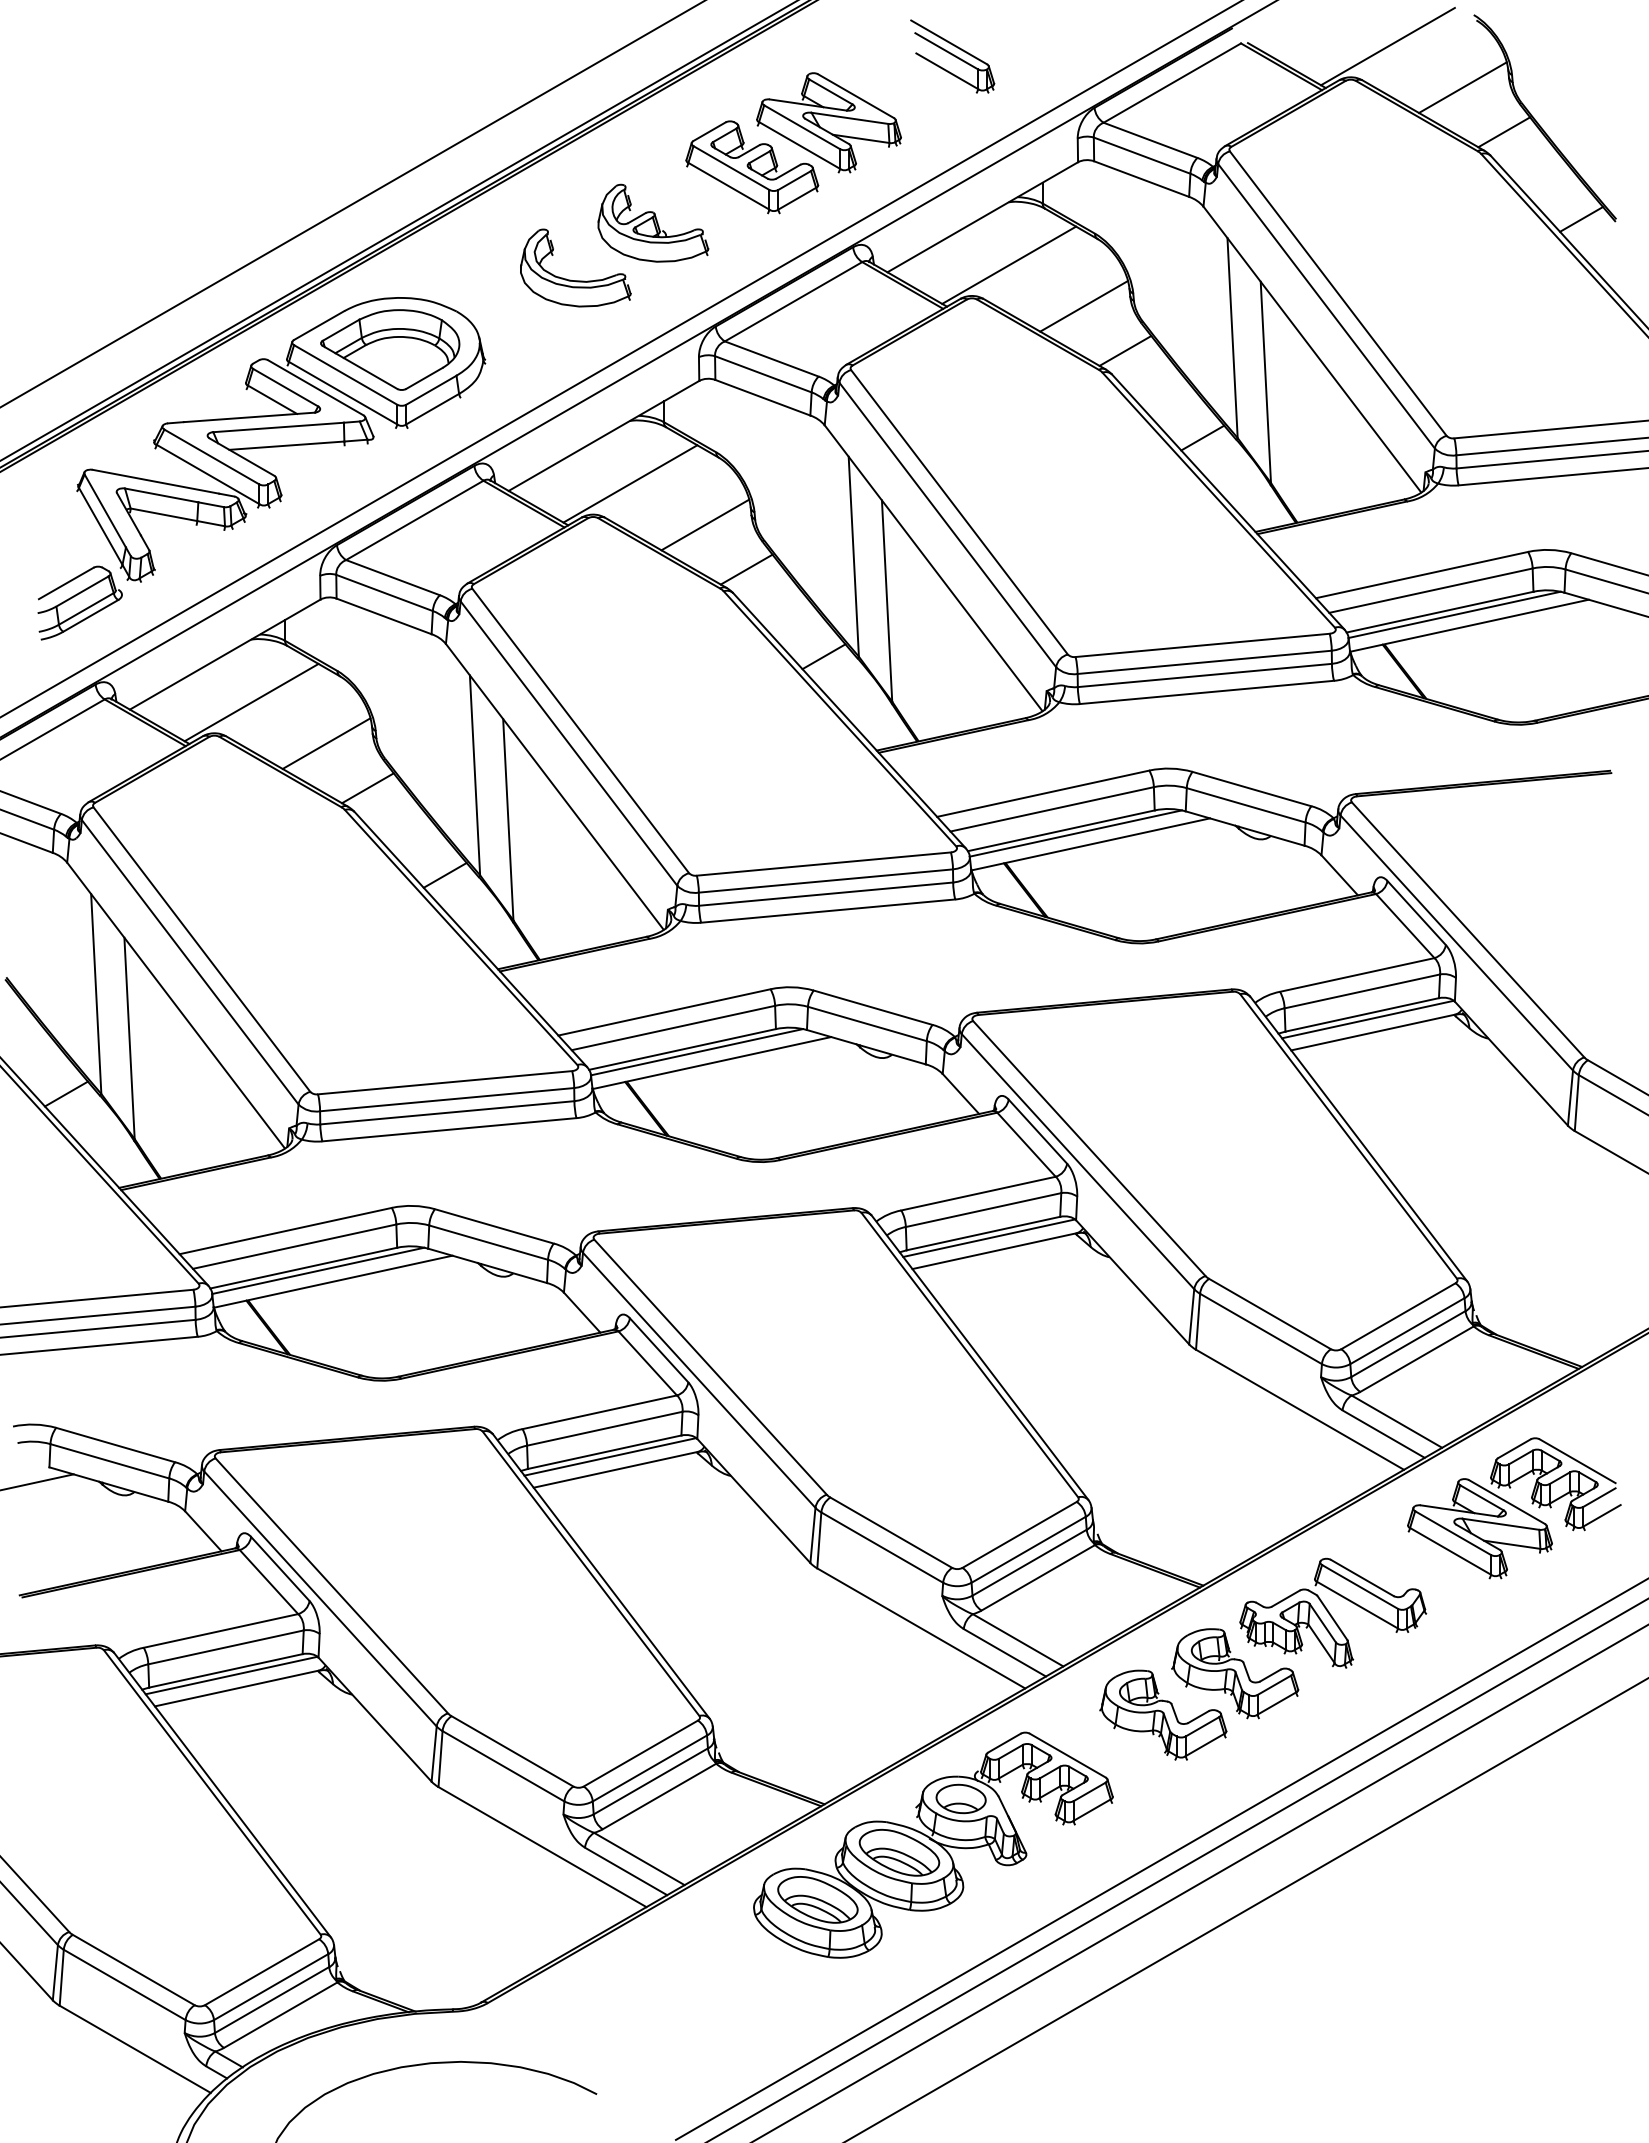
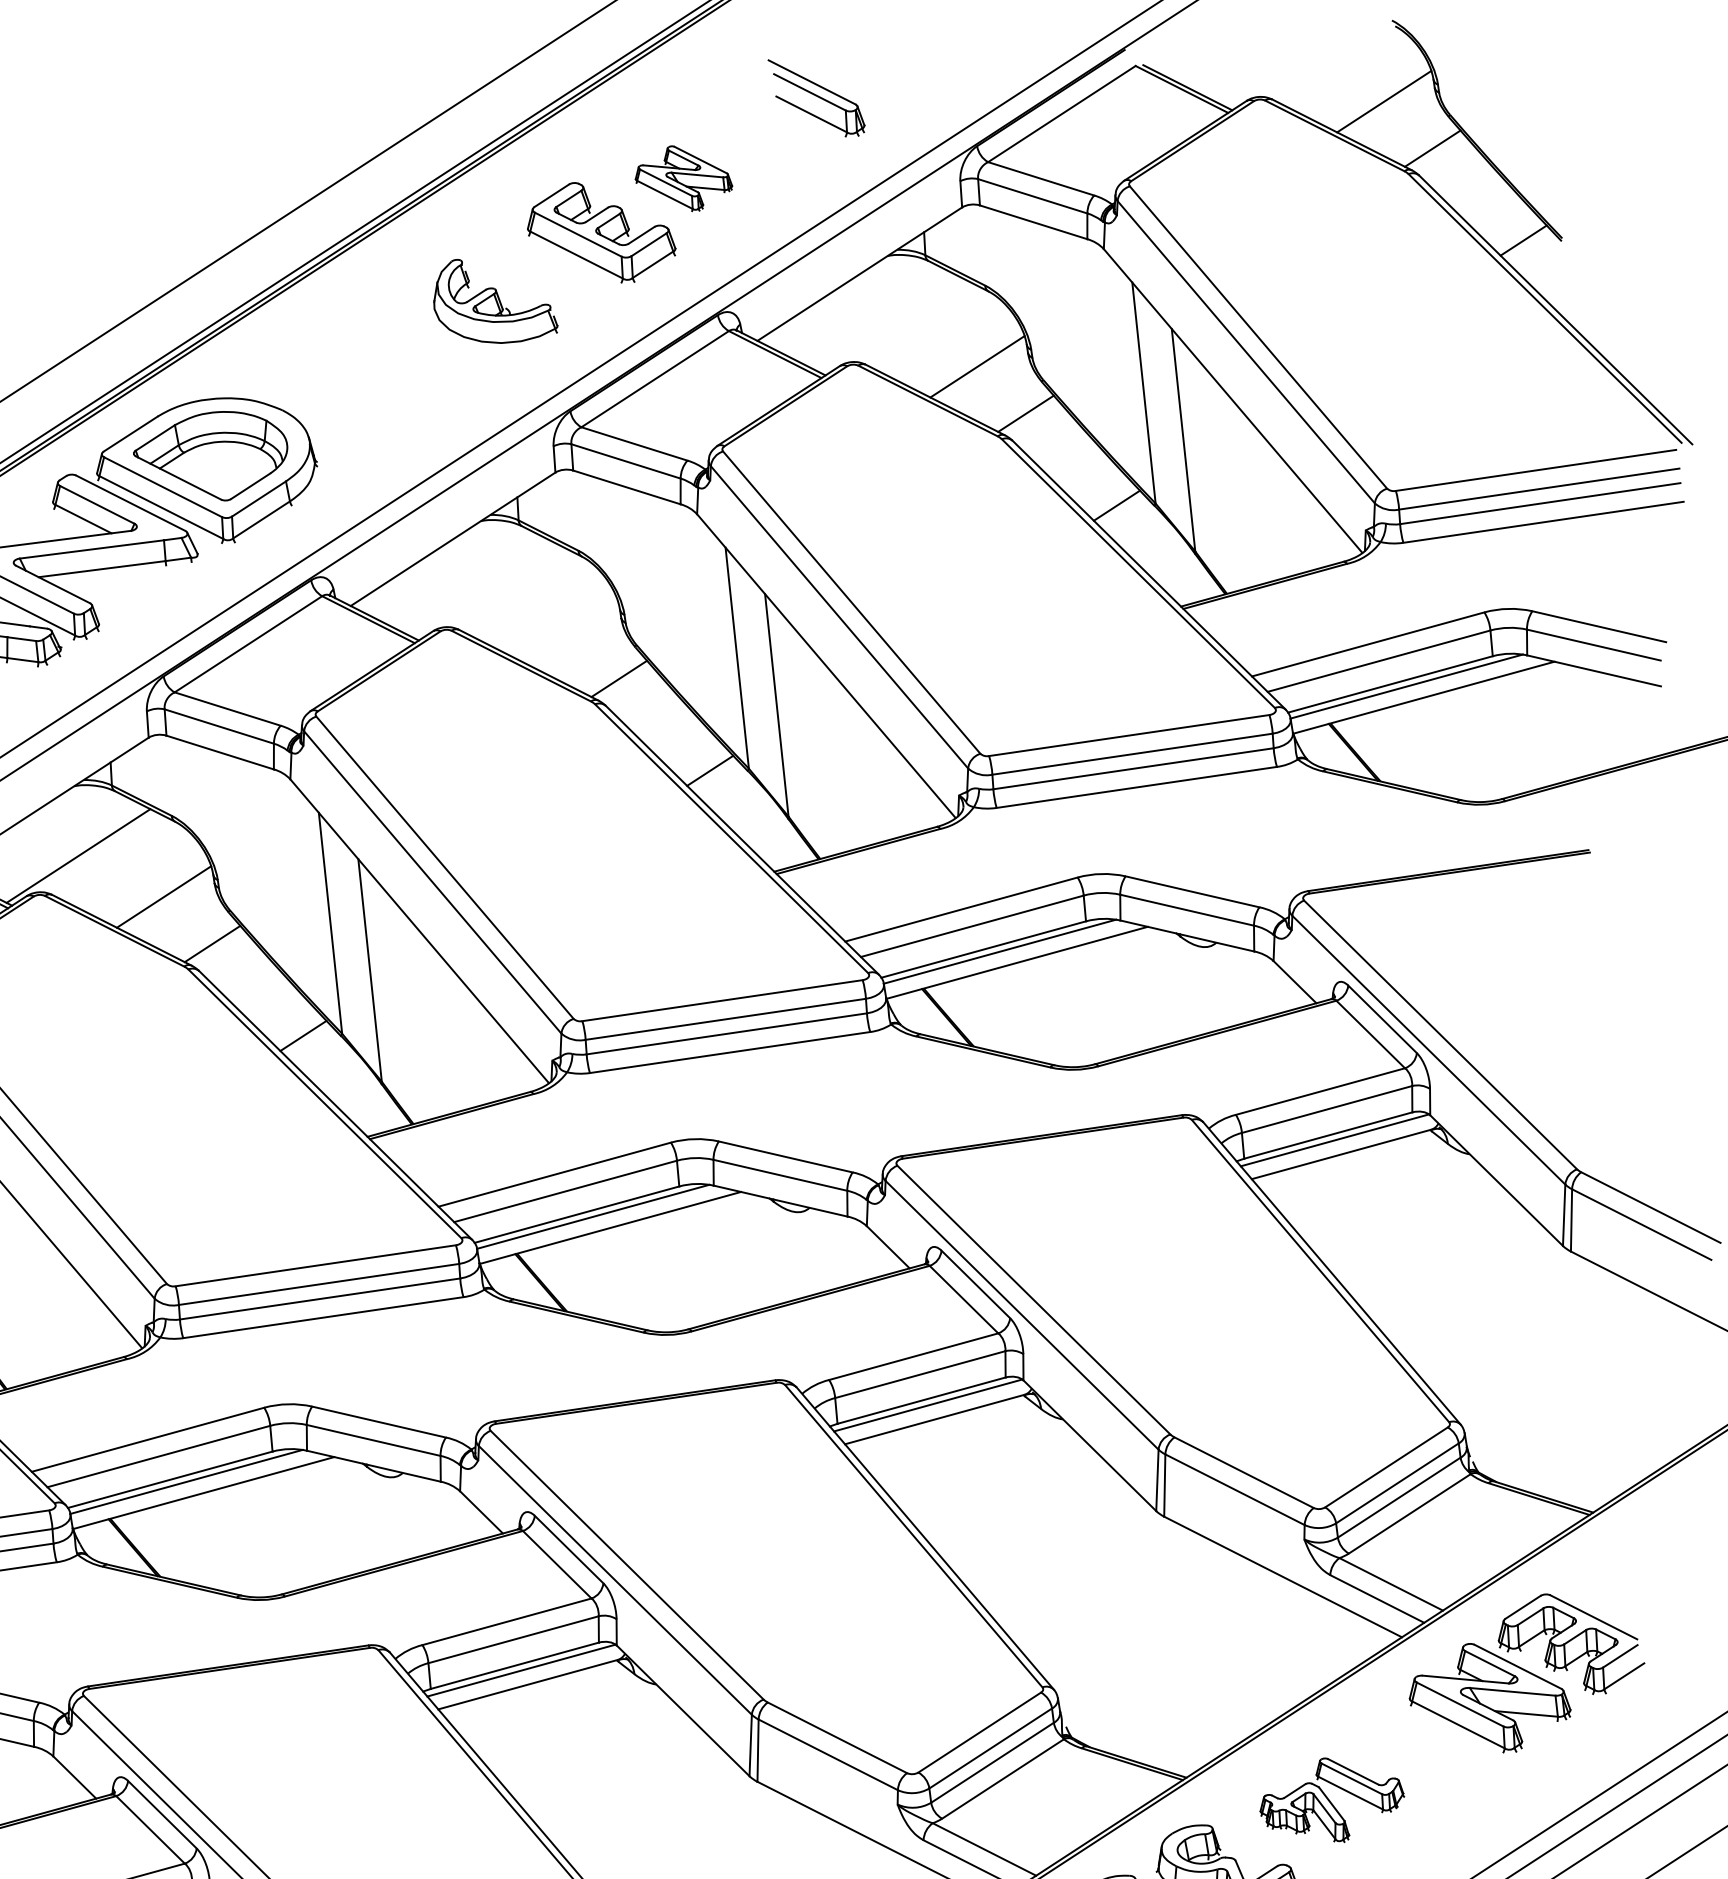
line: (1387, 46) -> (1298, 60), removed
part: (828, 122) -> (683, 178), size x0.6
line: (1009, 264) -> (892, 324), removed
part: (570, 279) -> (406, 367), removed
line: (630, 483) -> (485, 590), removed
line: (705, 524) -> (570, 631), removed
part: (1333, 1612) -> (1332, 1799), size x0.7

